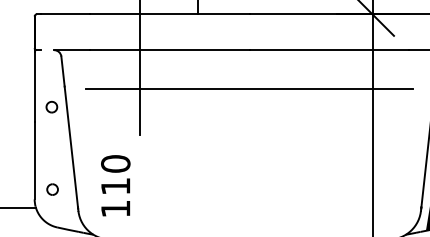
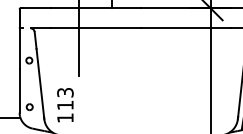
line: (248, 89) -> (140, 50), removed
text: (115, 163) -> (65, 92), 110 -> 113

